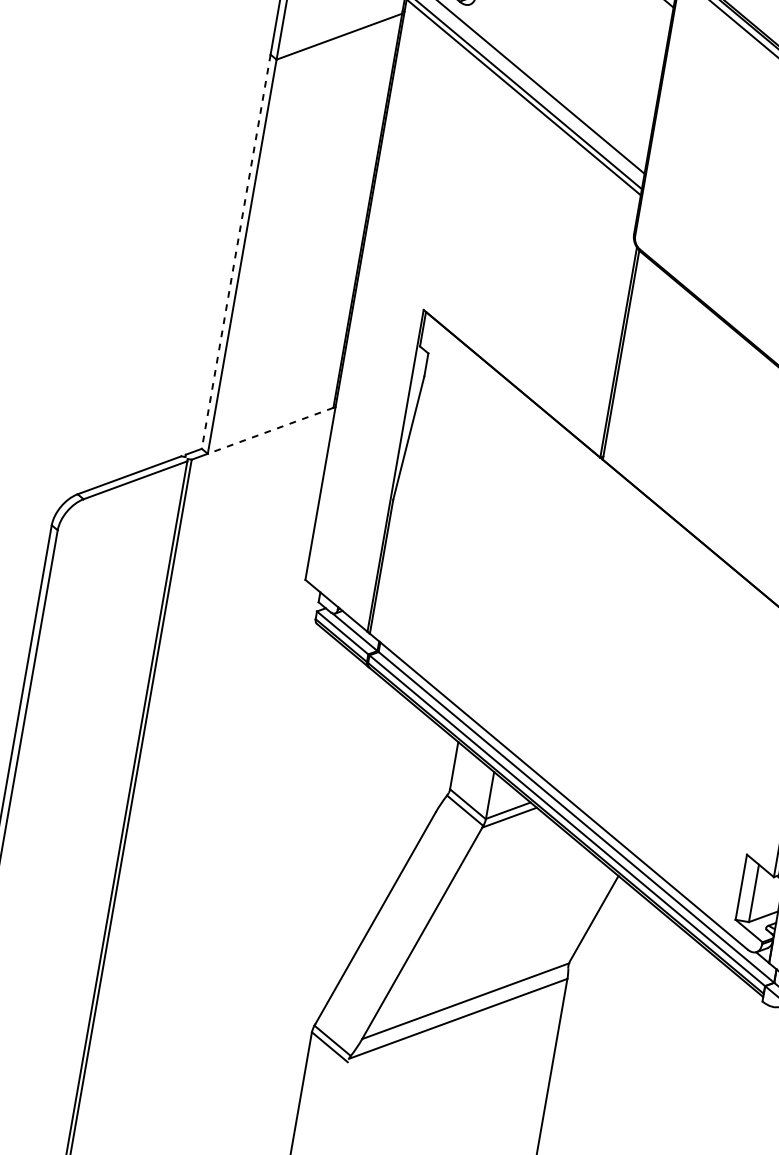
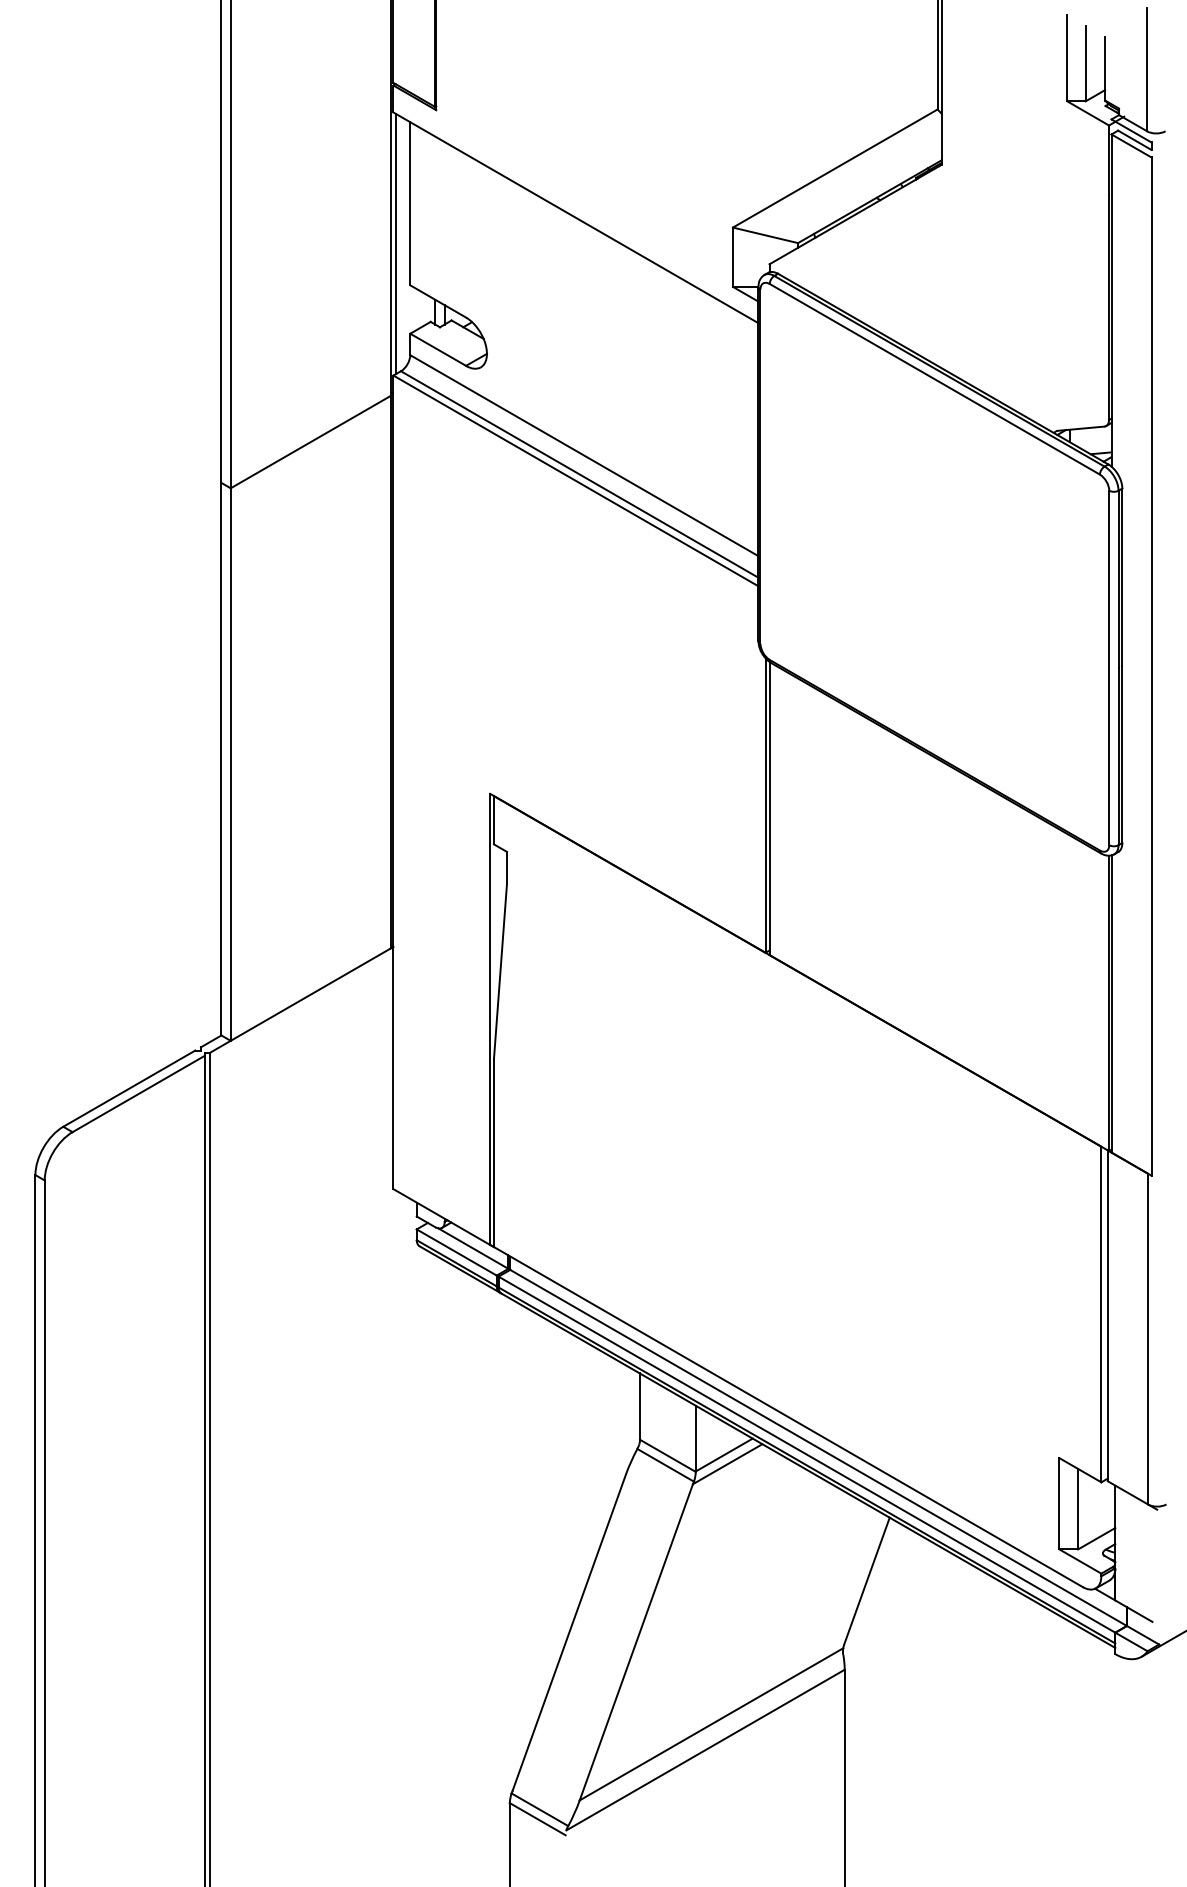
line: (236, 251) -> (221, 759), dashed -> solid
line: (270, 430) -> (310, 994), dashed -> solid

